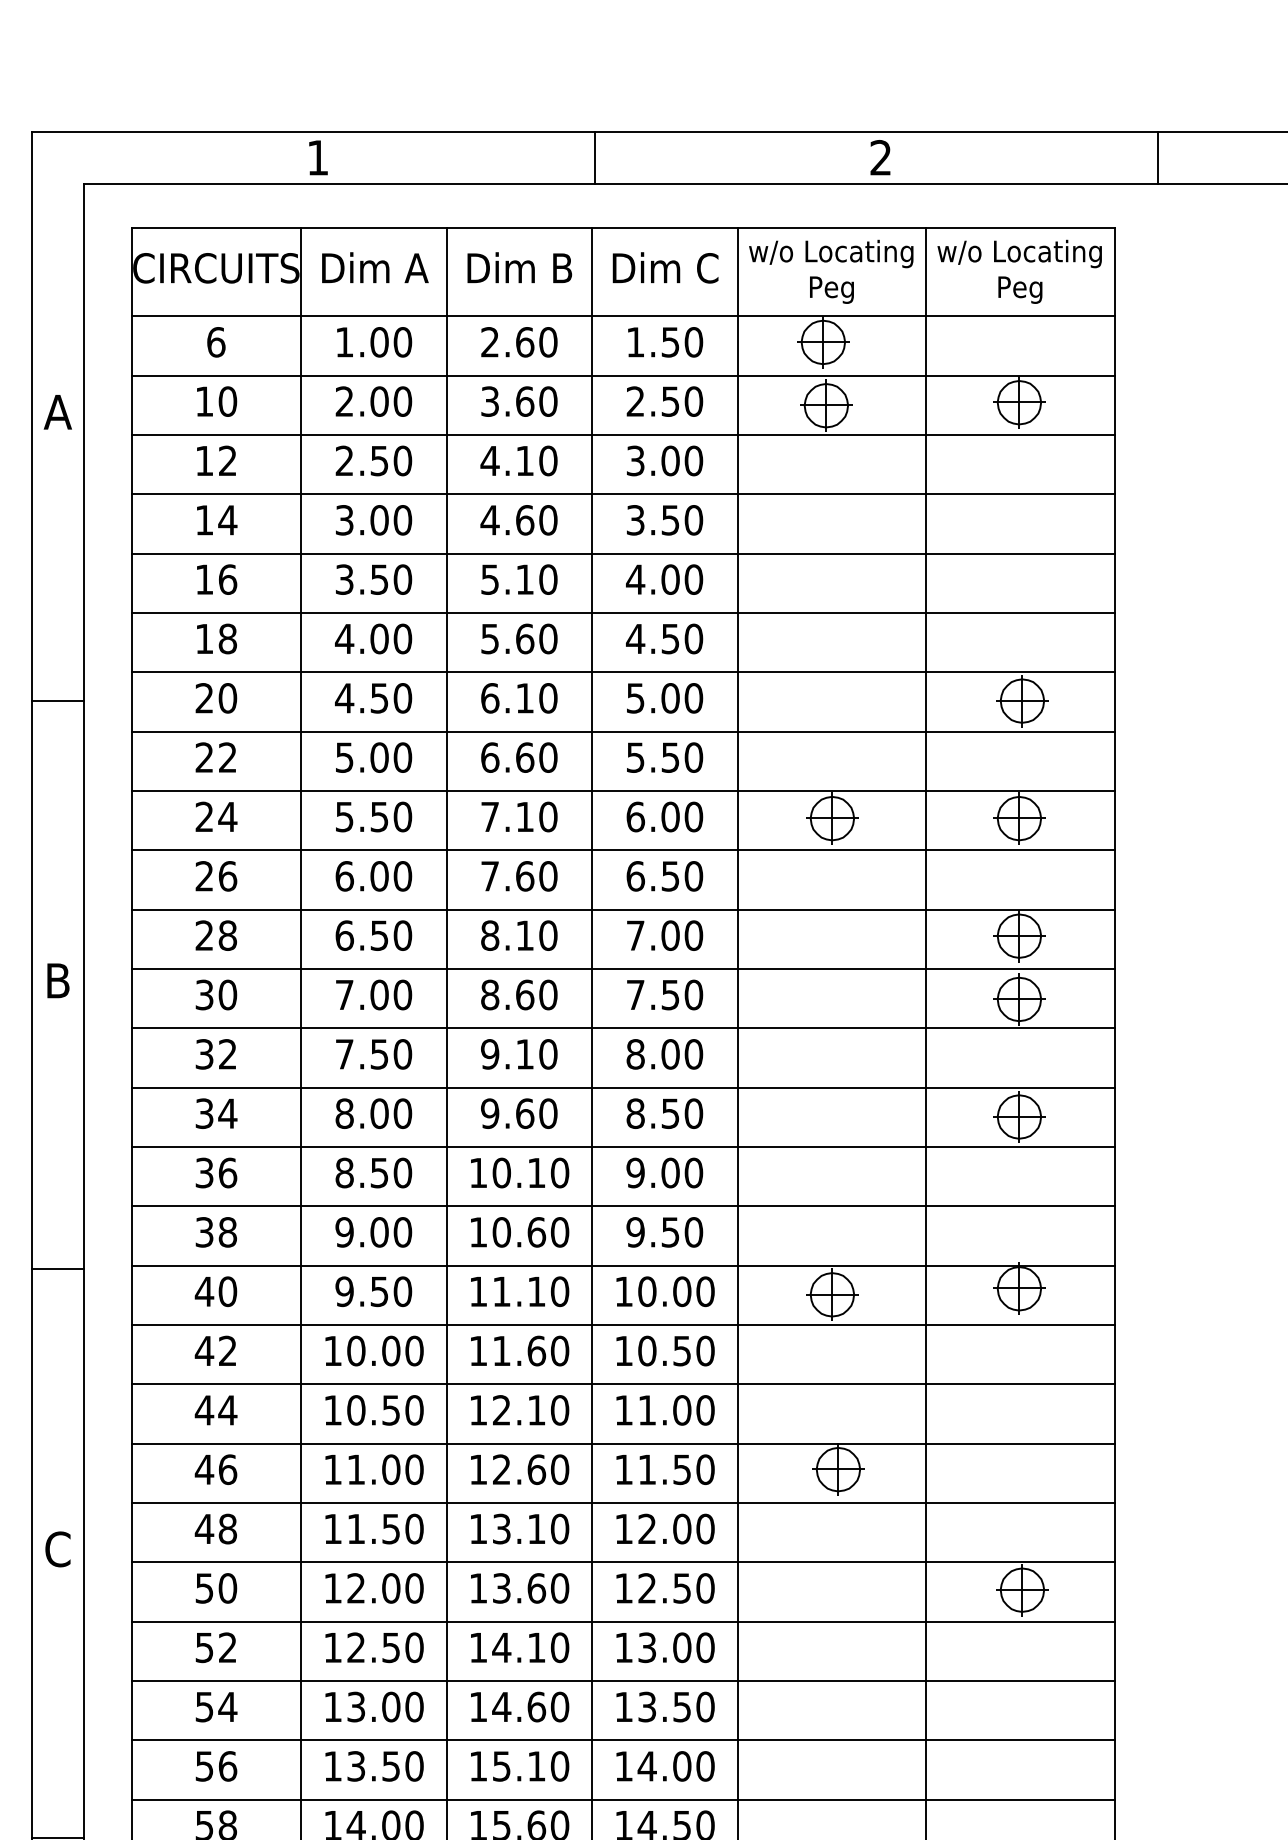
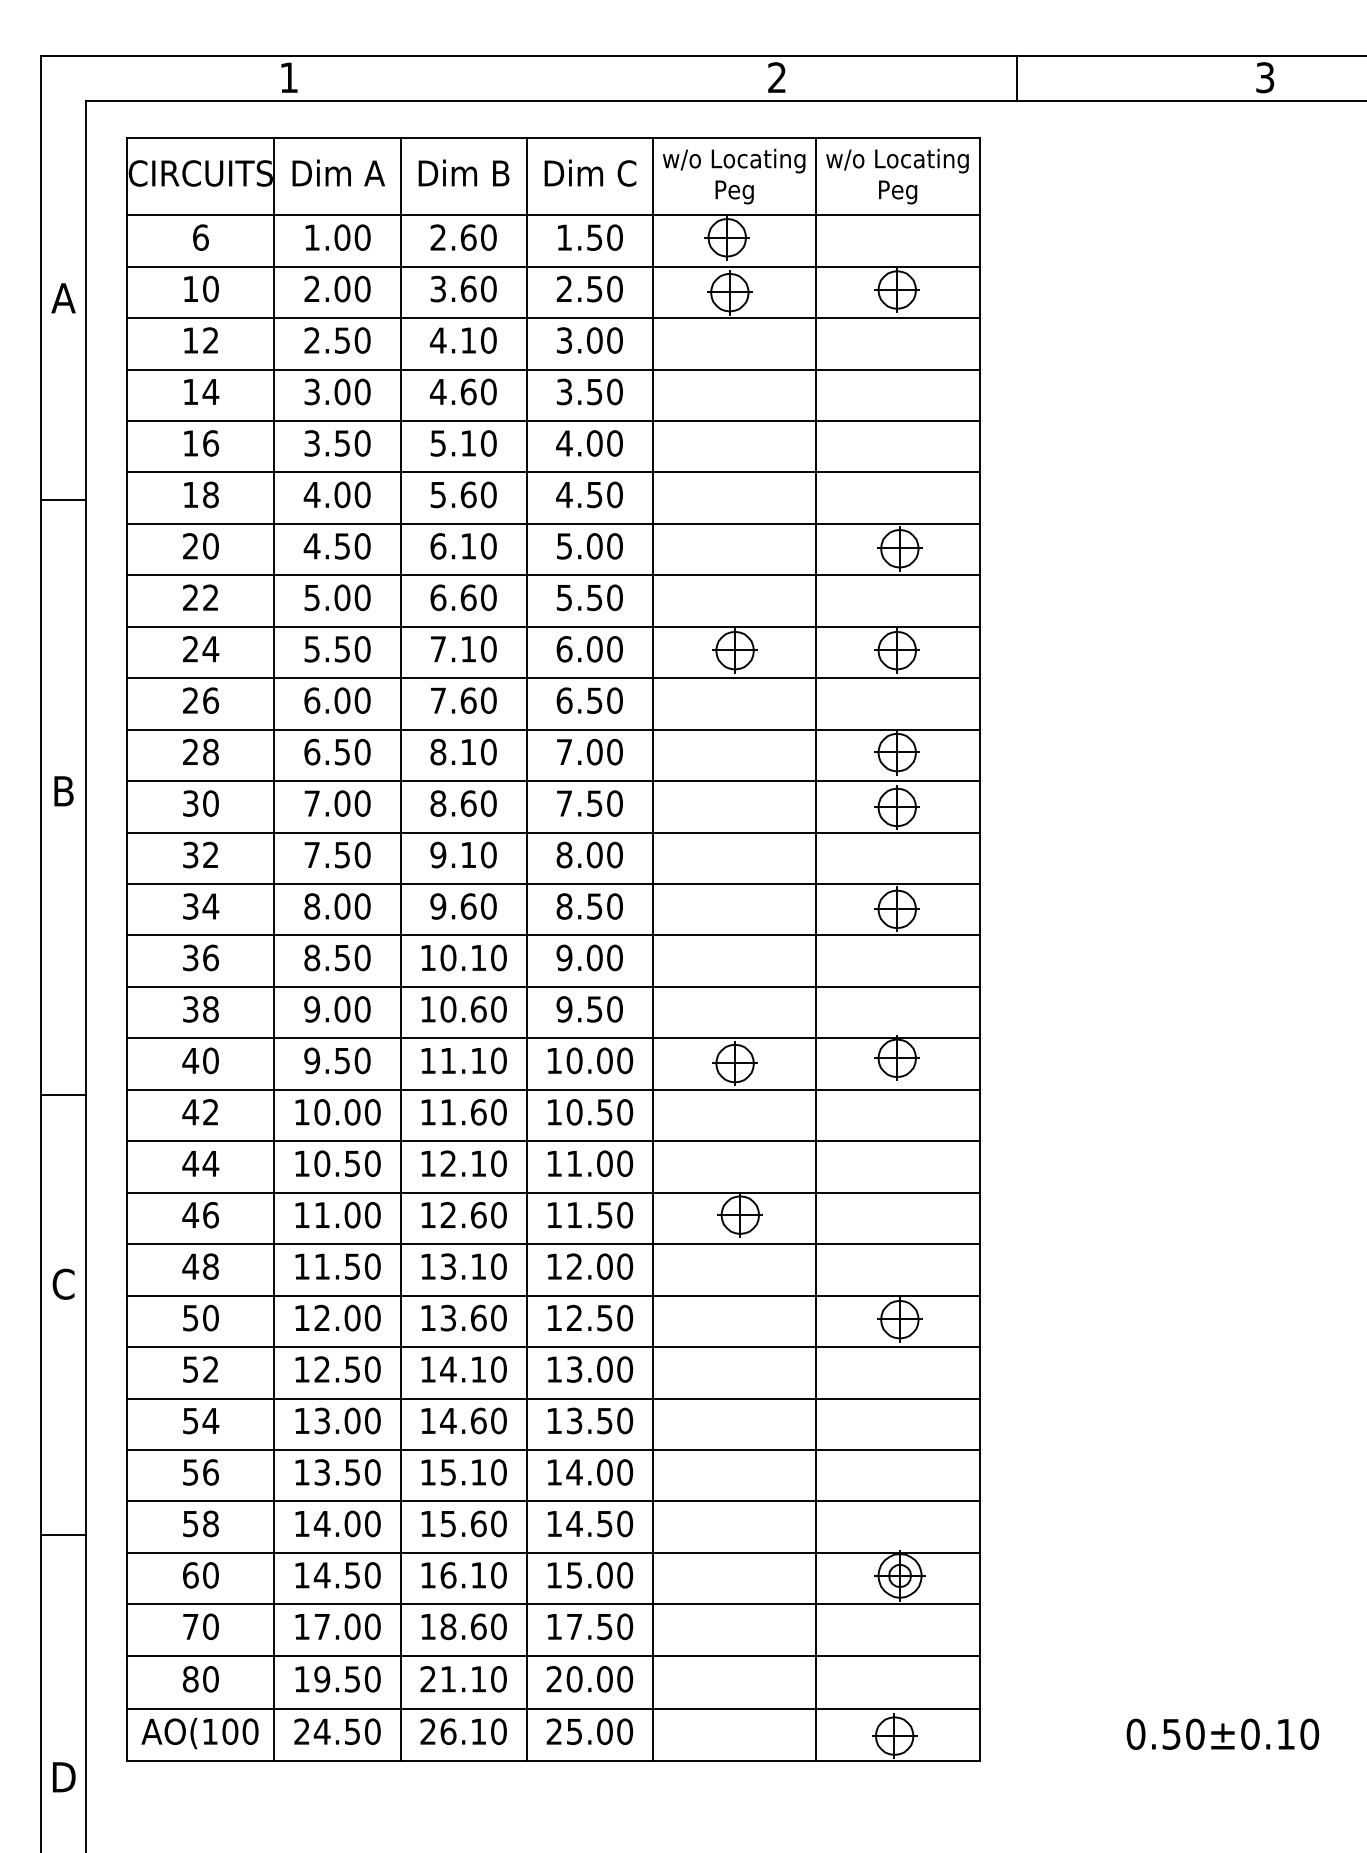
line: (595, 157) -> (529, 77), removed
line: (57, 700) -> (63, 499), moved
line: (57, 1269) -> (63, 1094), moved

